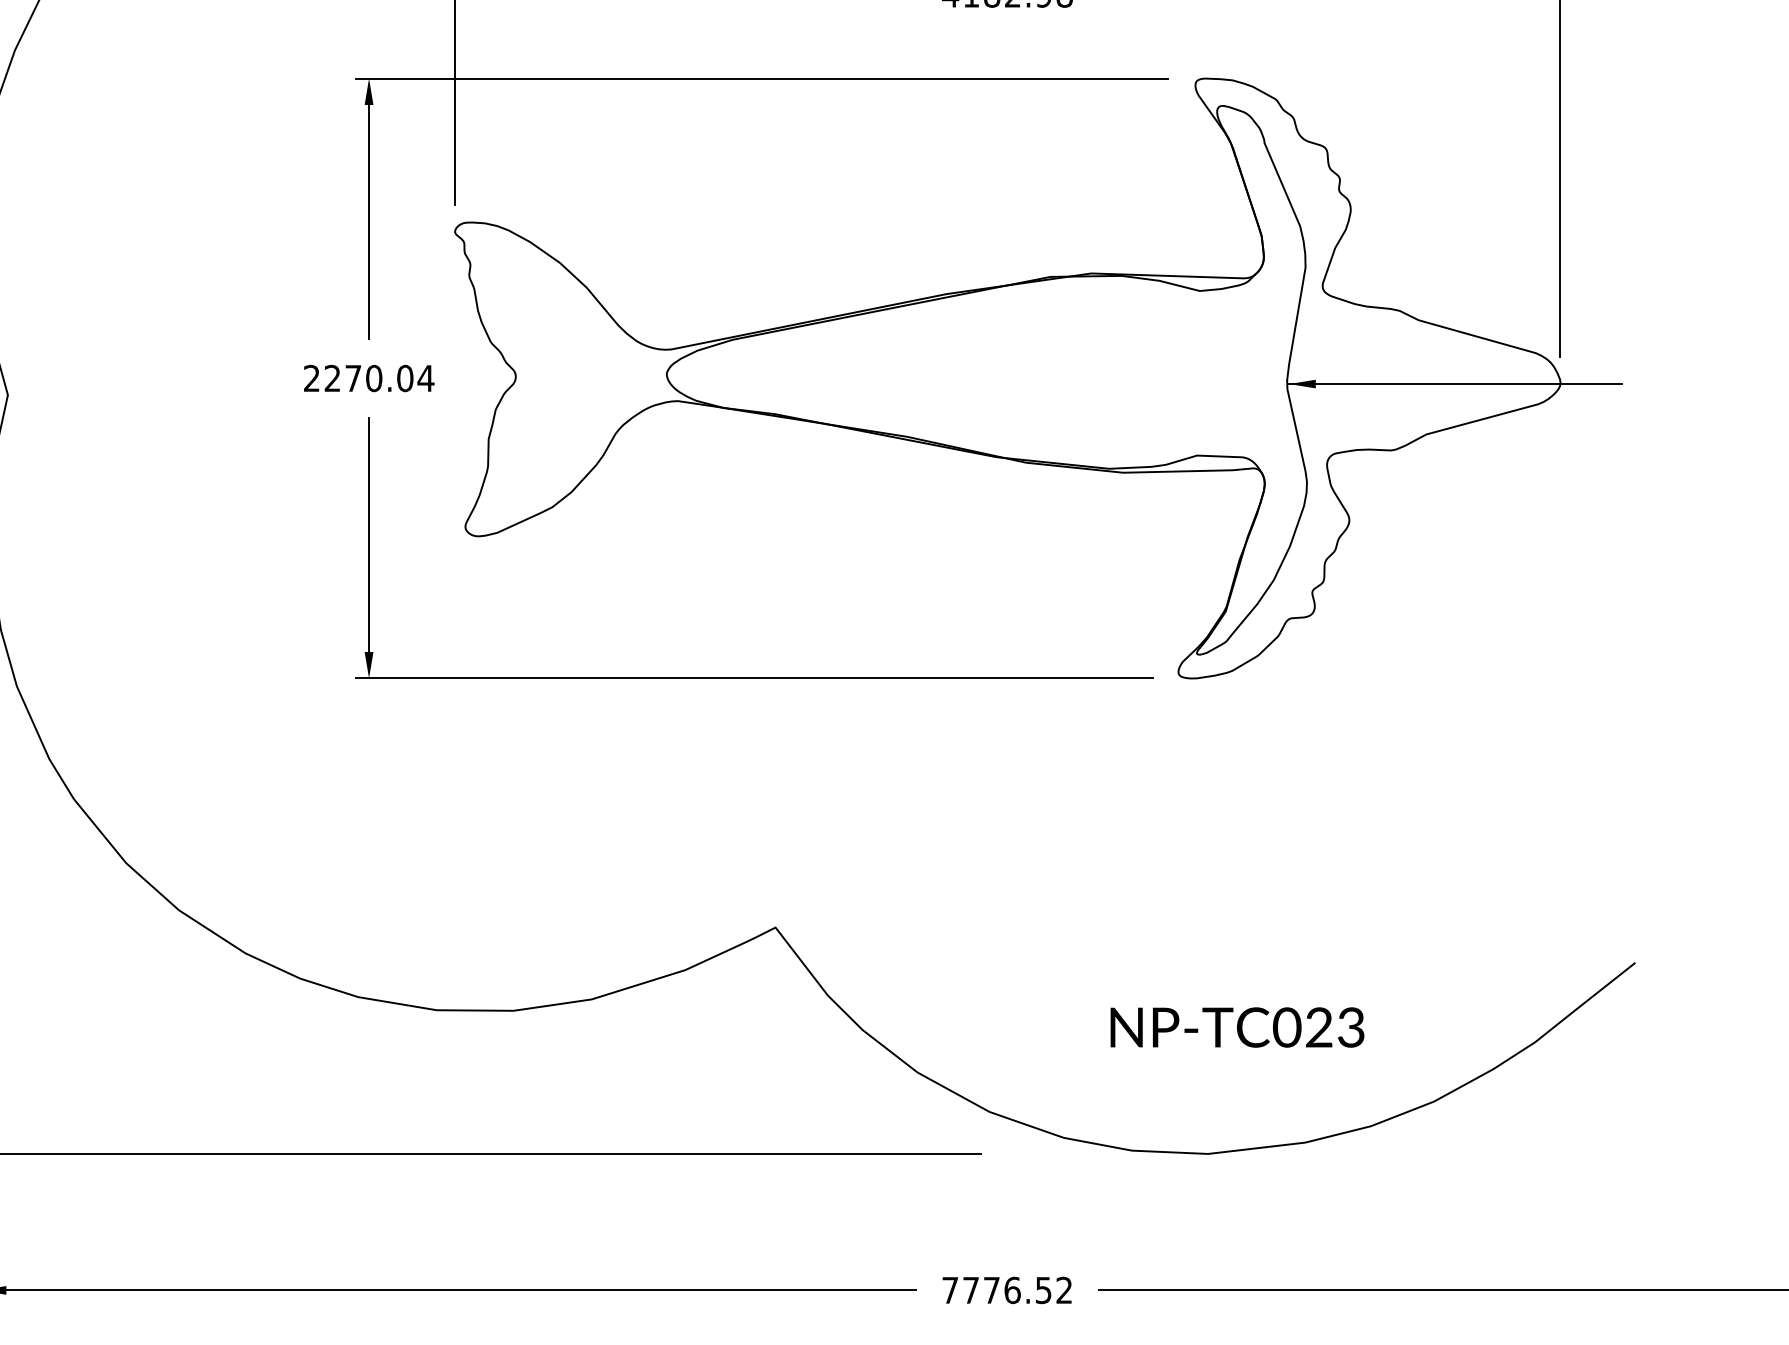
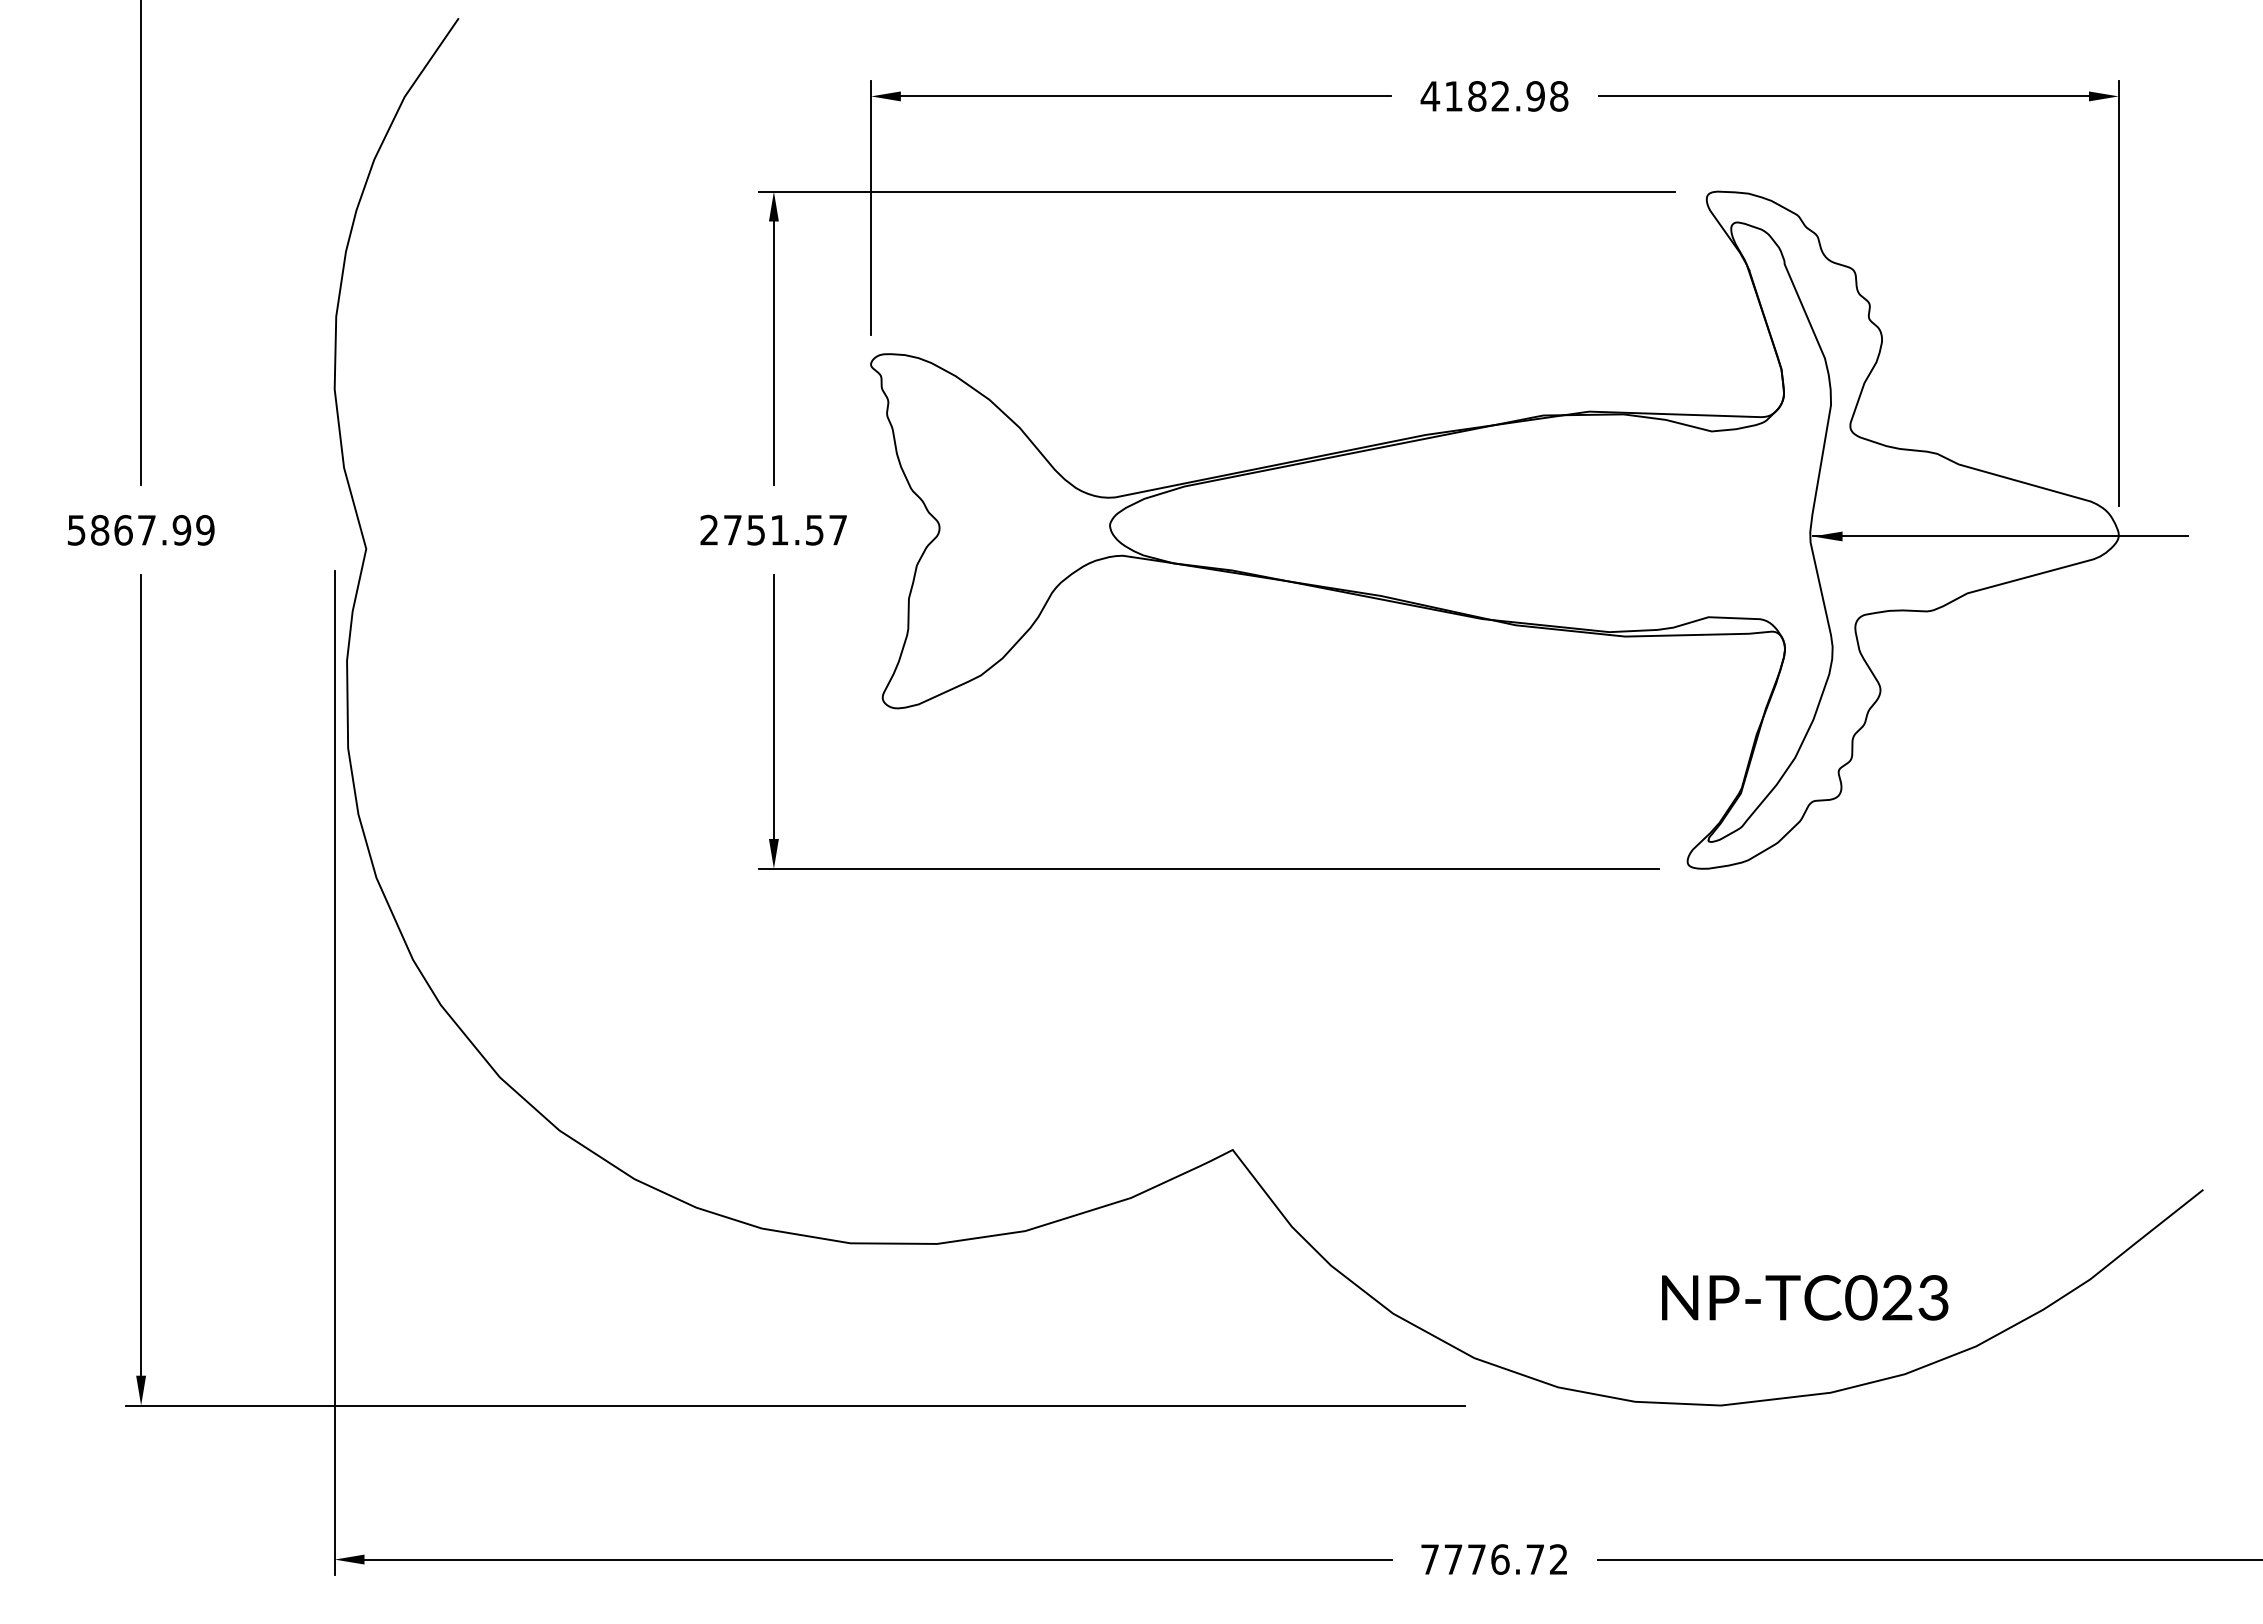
text: (379, 377) -> (785, 529), 2270.04 -> 2751.57
text: (1237, 1027) -> (1805, 1297), moved
text: (1042, 1290) -> (1534, 1559), 7776.52 -> 7776.72

